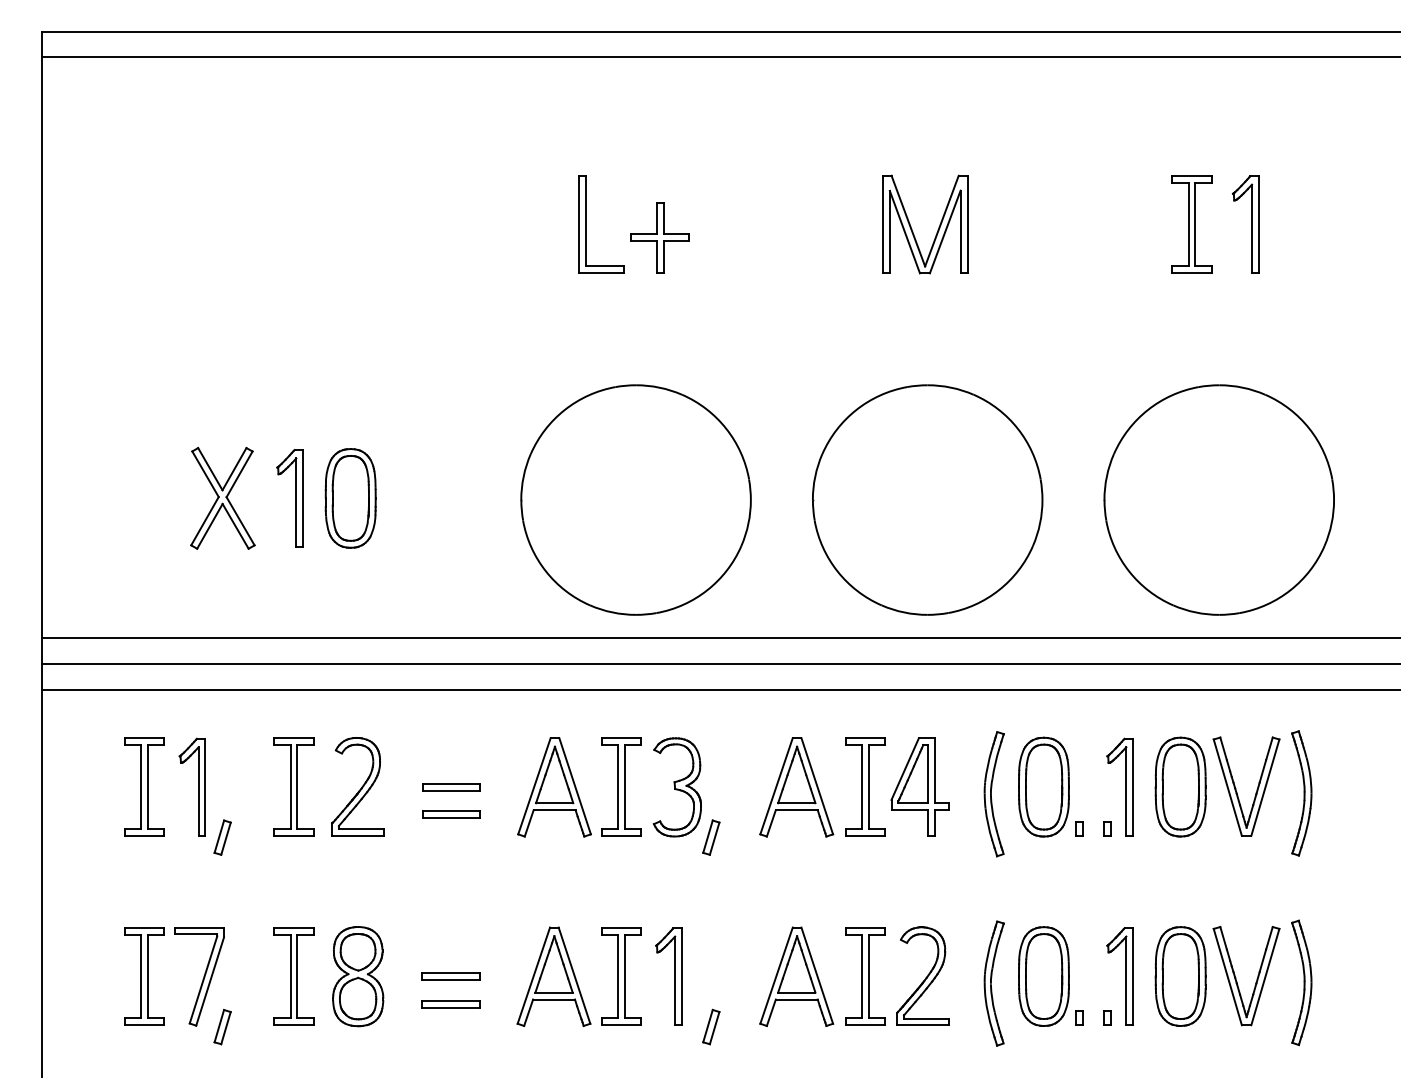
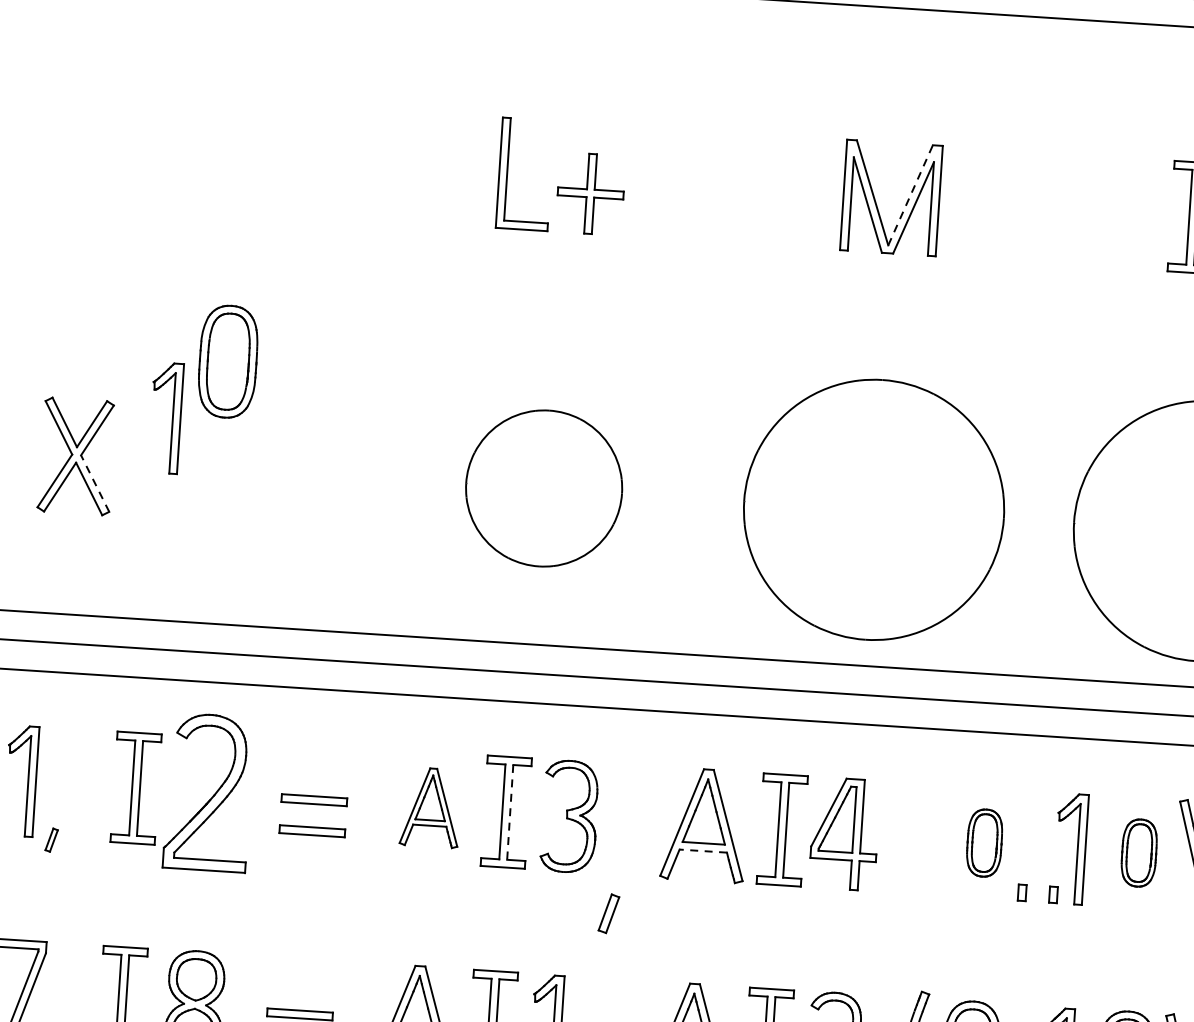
line: (942, 220) -> (911, 194), solid -> dashed
part: (289, 498) -> (165, 417), moved
part: (350, 498) -> (227, 361), moved
part: (635, 499) -> (543, 487), size x0.6
line: (240, 521) -> (95, 483), solid -> dashed
part: (357, 786) -> (208, 792), size x1.4
part: (1043, 786) -> (984, 842), size x0.6
part: (1180, 786) -> (1139, 852), size x0.6
part: (554, 787) -> (430, 807), size x0.7
line: (624, 787) -> (510, 812), solid -> dashed
part: (993, 794) -> (926, 847), removed
line: (796, 810) -> (702, 851), solid -> dashed
part: (222, 837) -> (51, 840), size x0.6
part: (711, 837) -> (609, 913), moved

